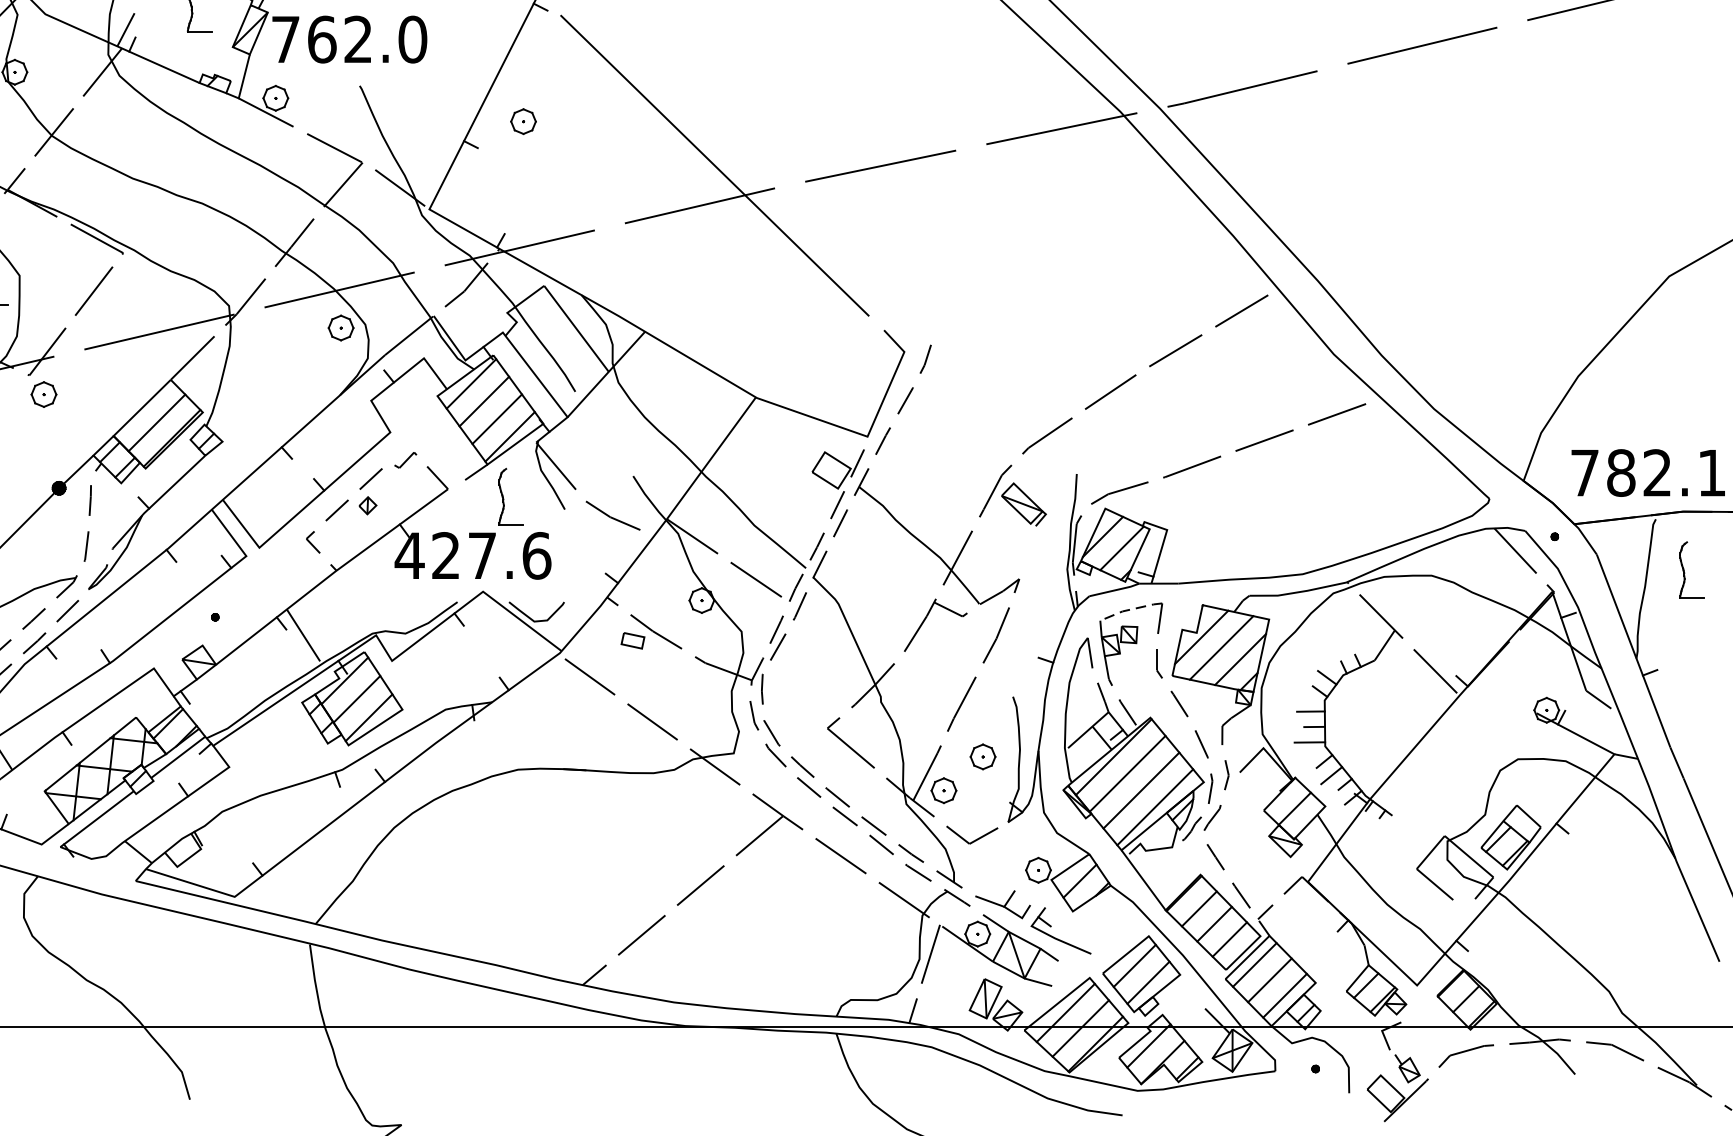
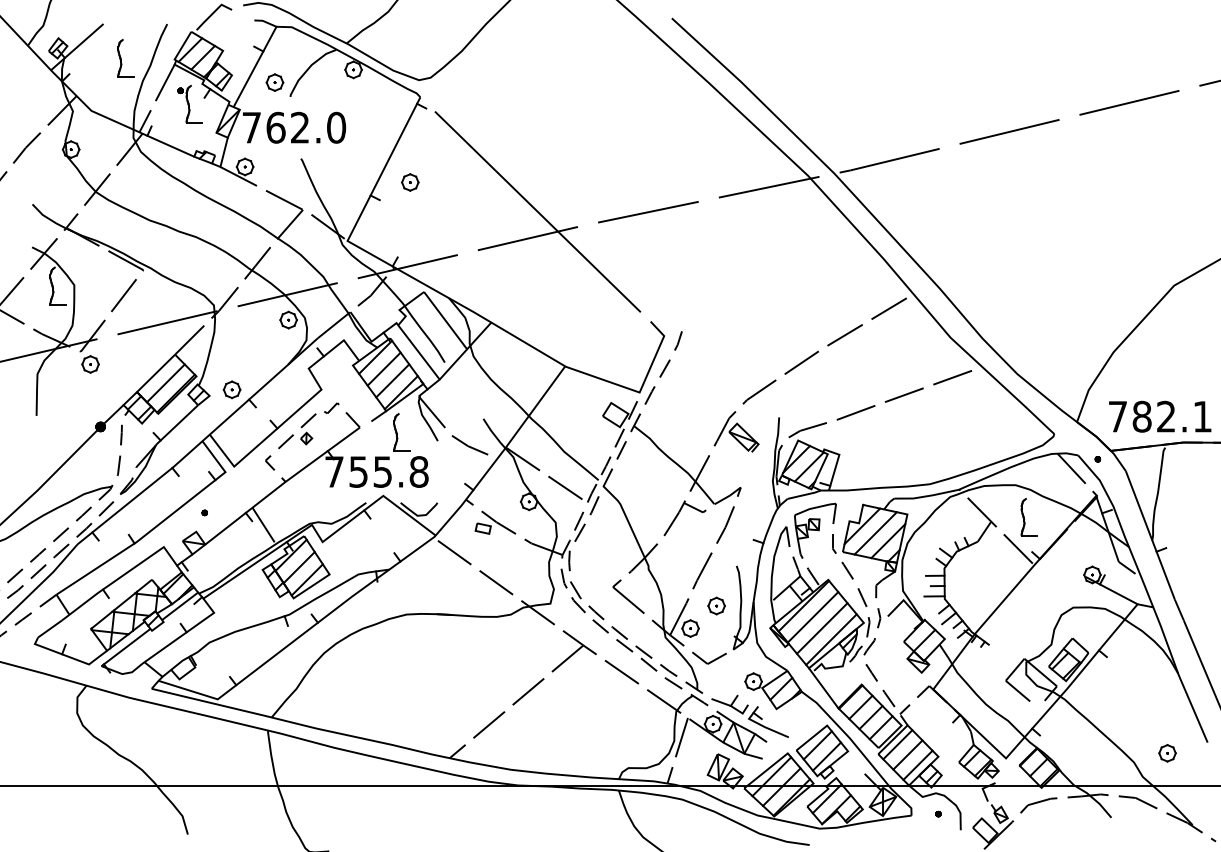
part: (255, 432) -> (231, 389), added
text: (472, 555) -> (376, 471), 427.6 -> 755.8
part: (1690, 570) -> (1028, 517), moved
line: (1129, 609) -> (814, 507), dashed -> solid
part: (1659, 978) -> (1167, 753), added

